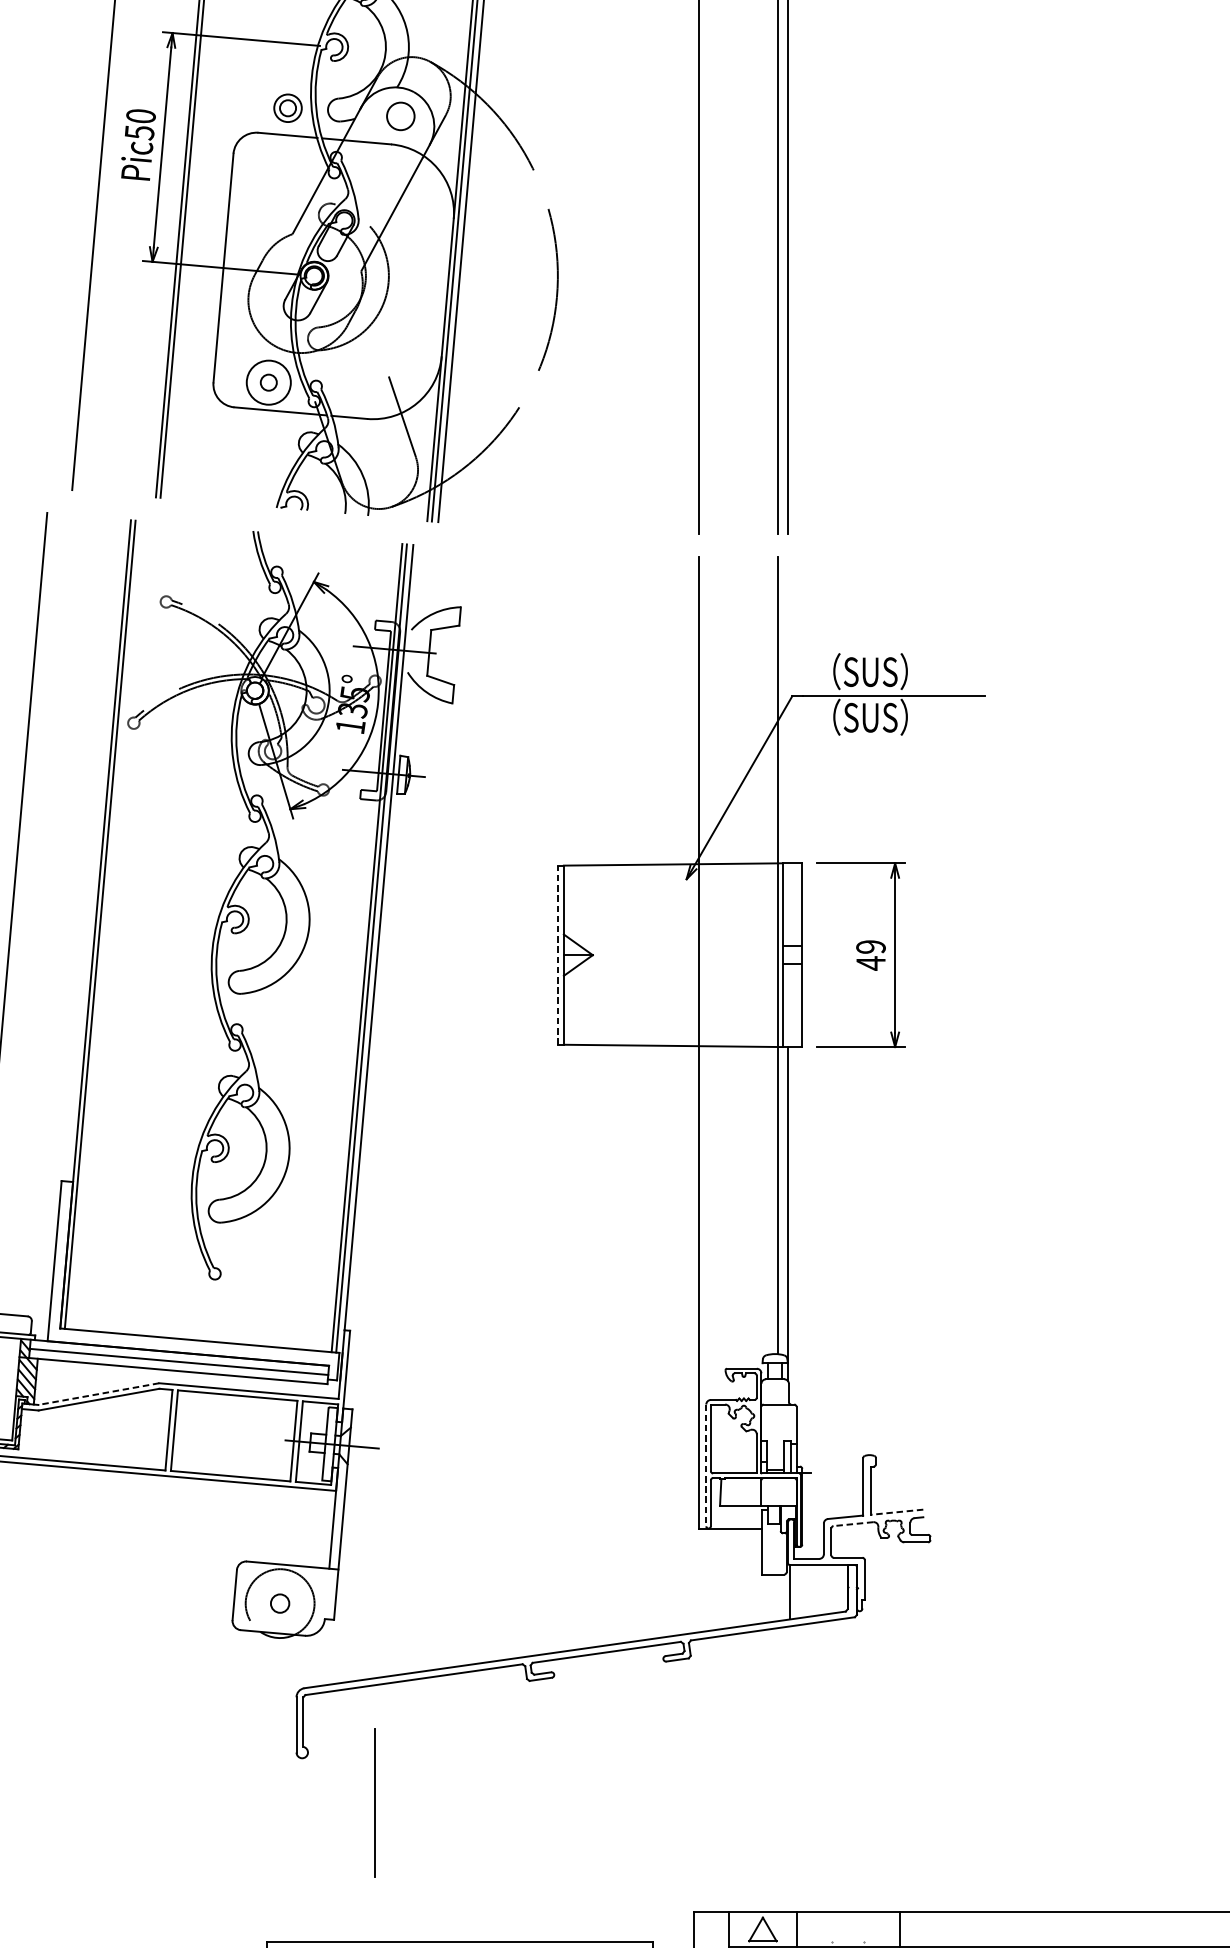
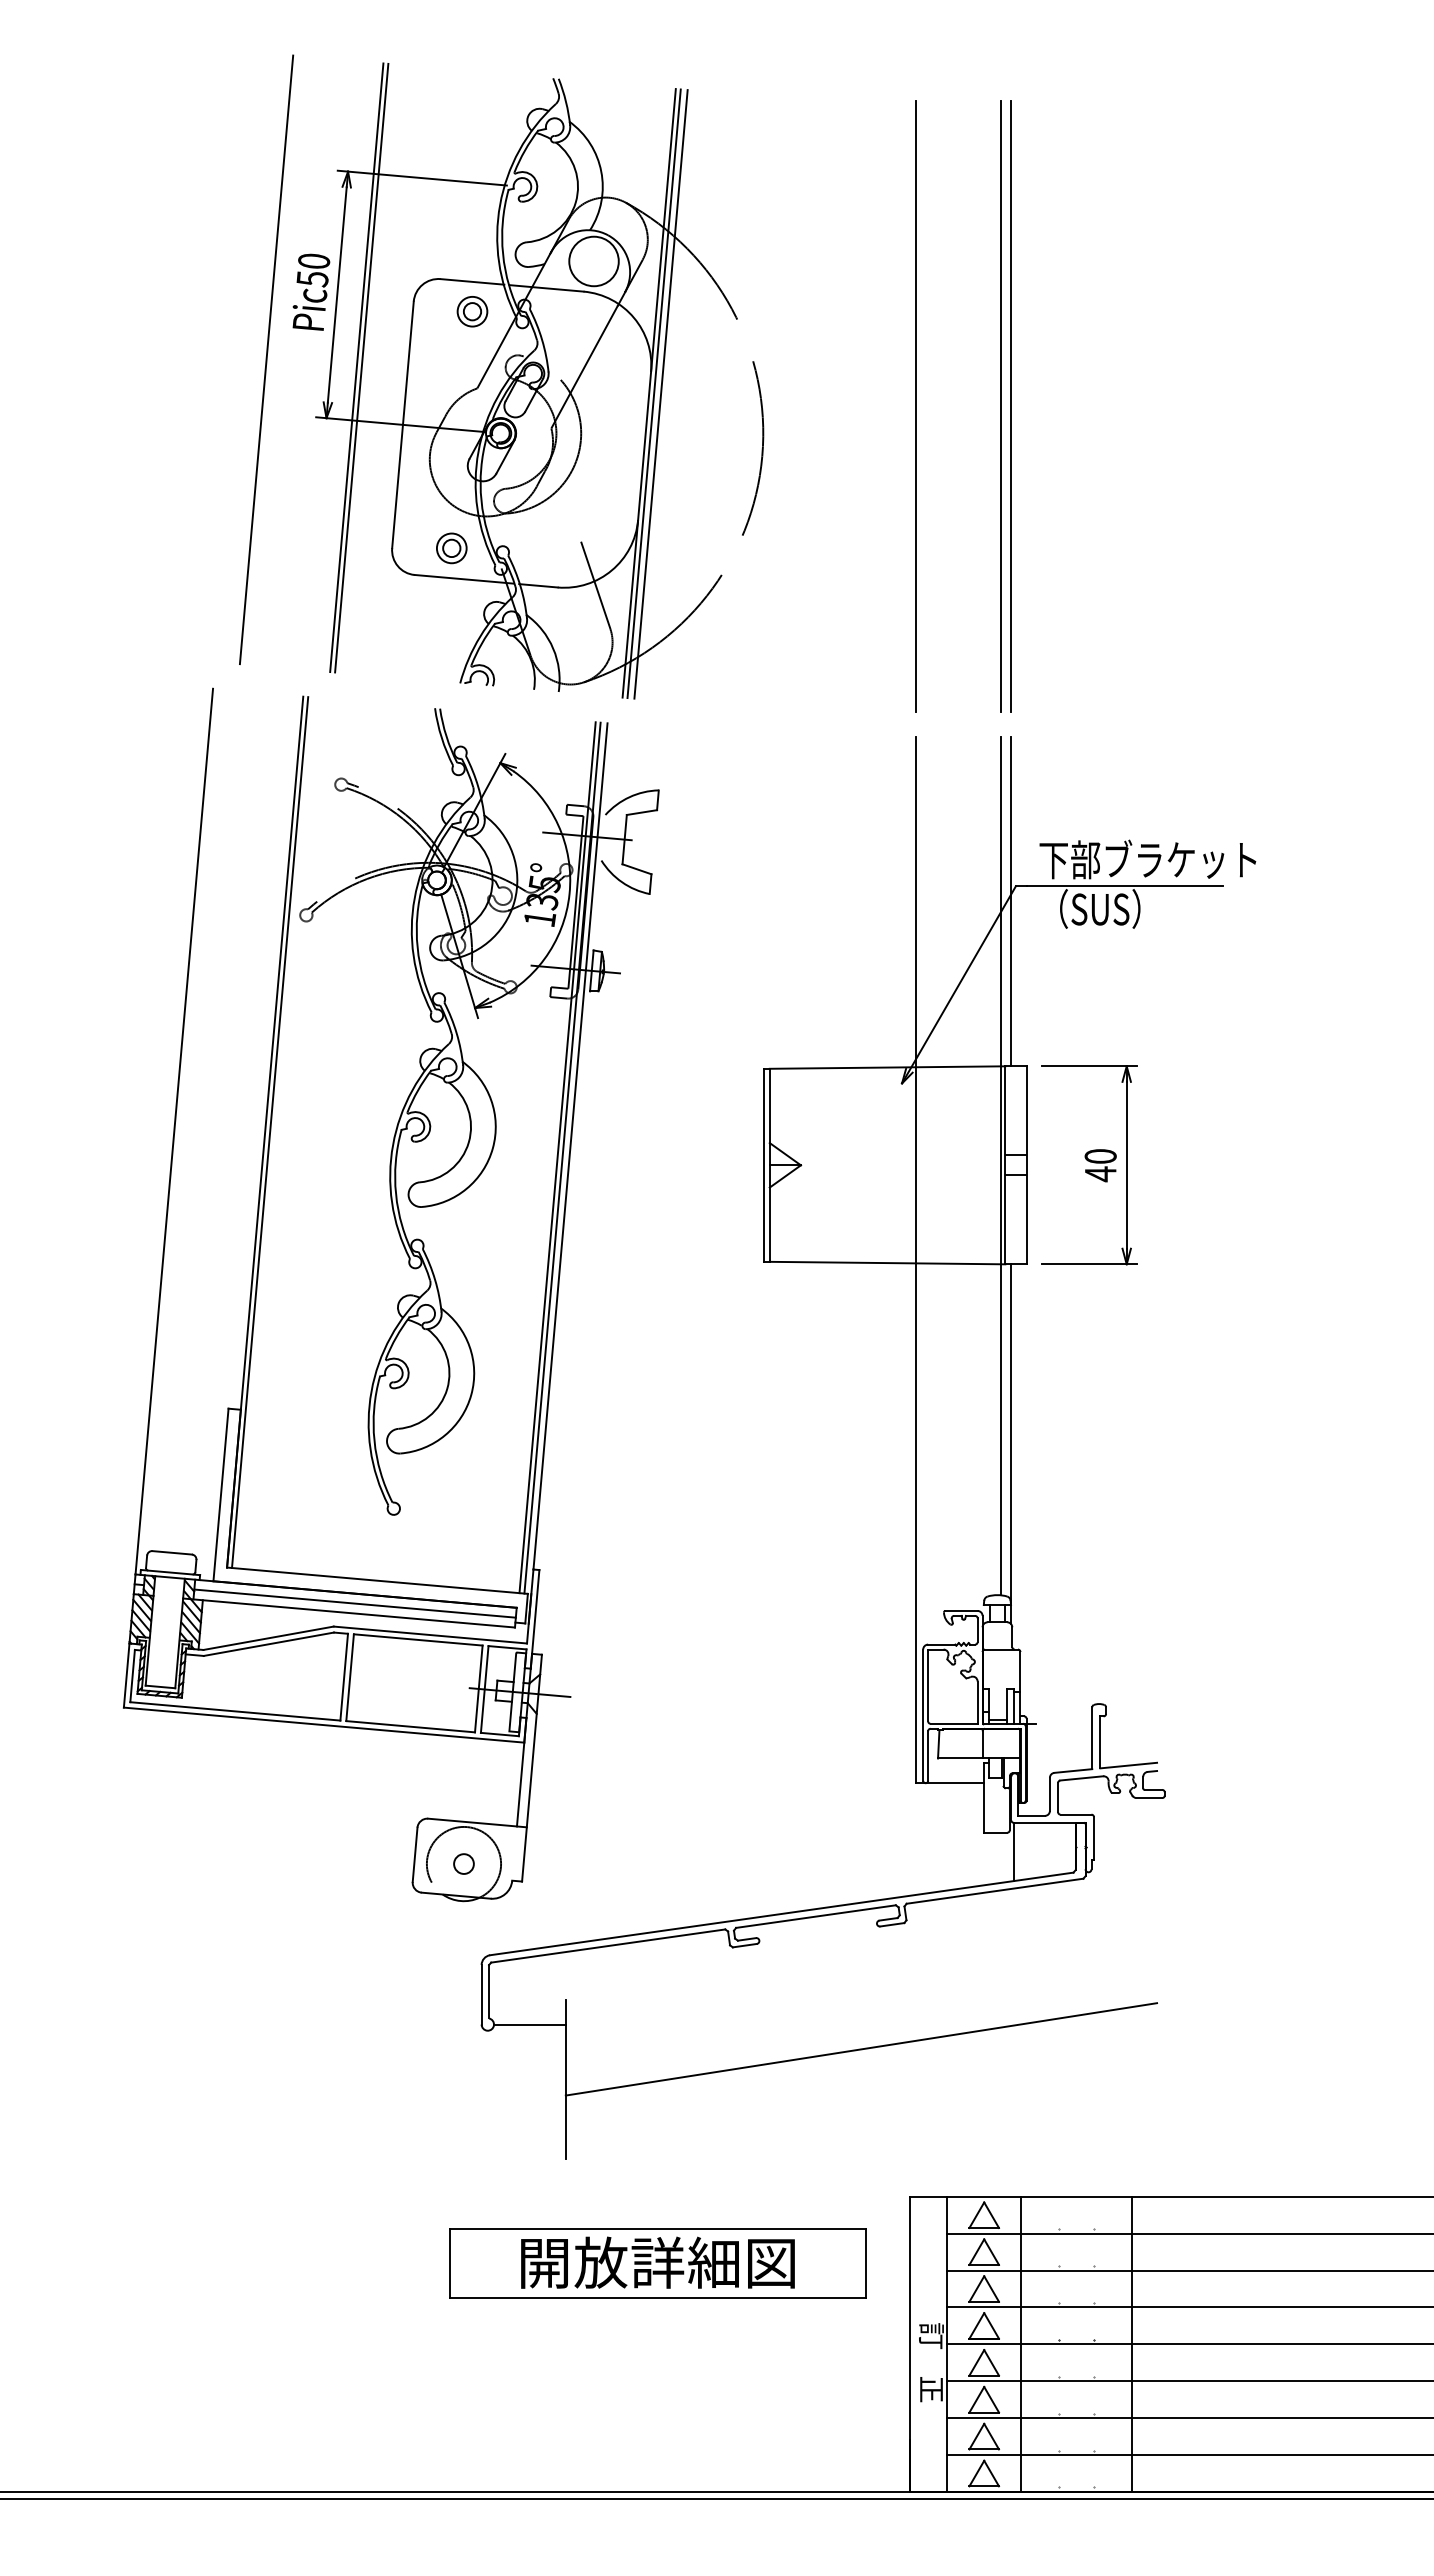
part: (288, 108) -> (472, 311), moved
circle: (400, 116) -> (593, 261), size x1.67
circle: (268, 382) -> (451, 548), size x0.62
text: (914, 671) -> (1147, 859), （SUS） -> 下部ブラケット
line: (788, 710) -> (1011, 901), added
text: (870, 947) -> (1100, 1156), 49 -> 40
line: (558, 955) -> (763, 1165), dashed -> solid
line: (98, 1394) -> (268, 1638), dashed -> solid
line: (706, 1465) -> (923, 1715), dashed -> solid
line: (896, 1512) -> (1128, 1765), dashed -> solid
line: (853, 1524) -> (1081, 1778), dashed -> solid
line: (340, 1752) -> (529, 2024), added
line: (649, 1775) -> (861, 2049), added

